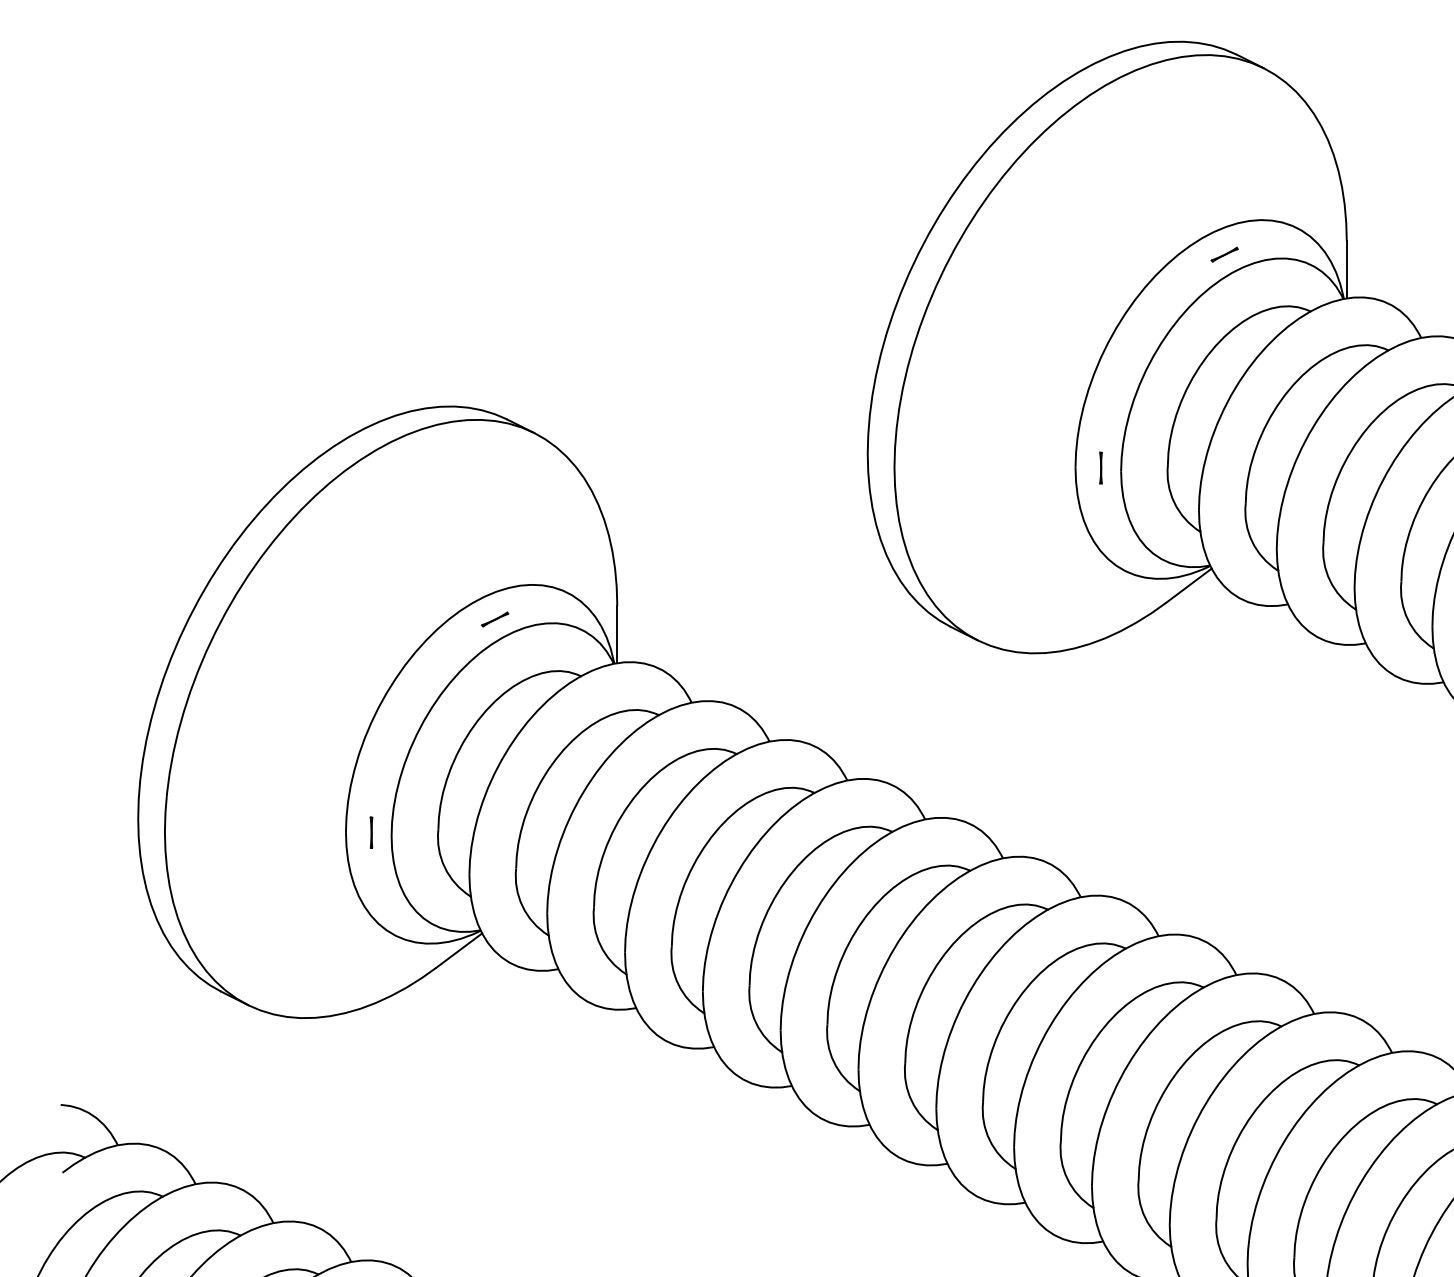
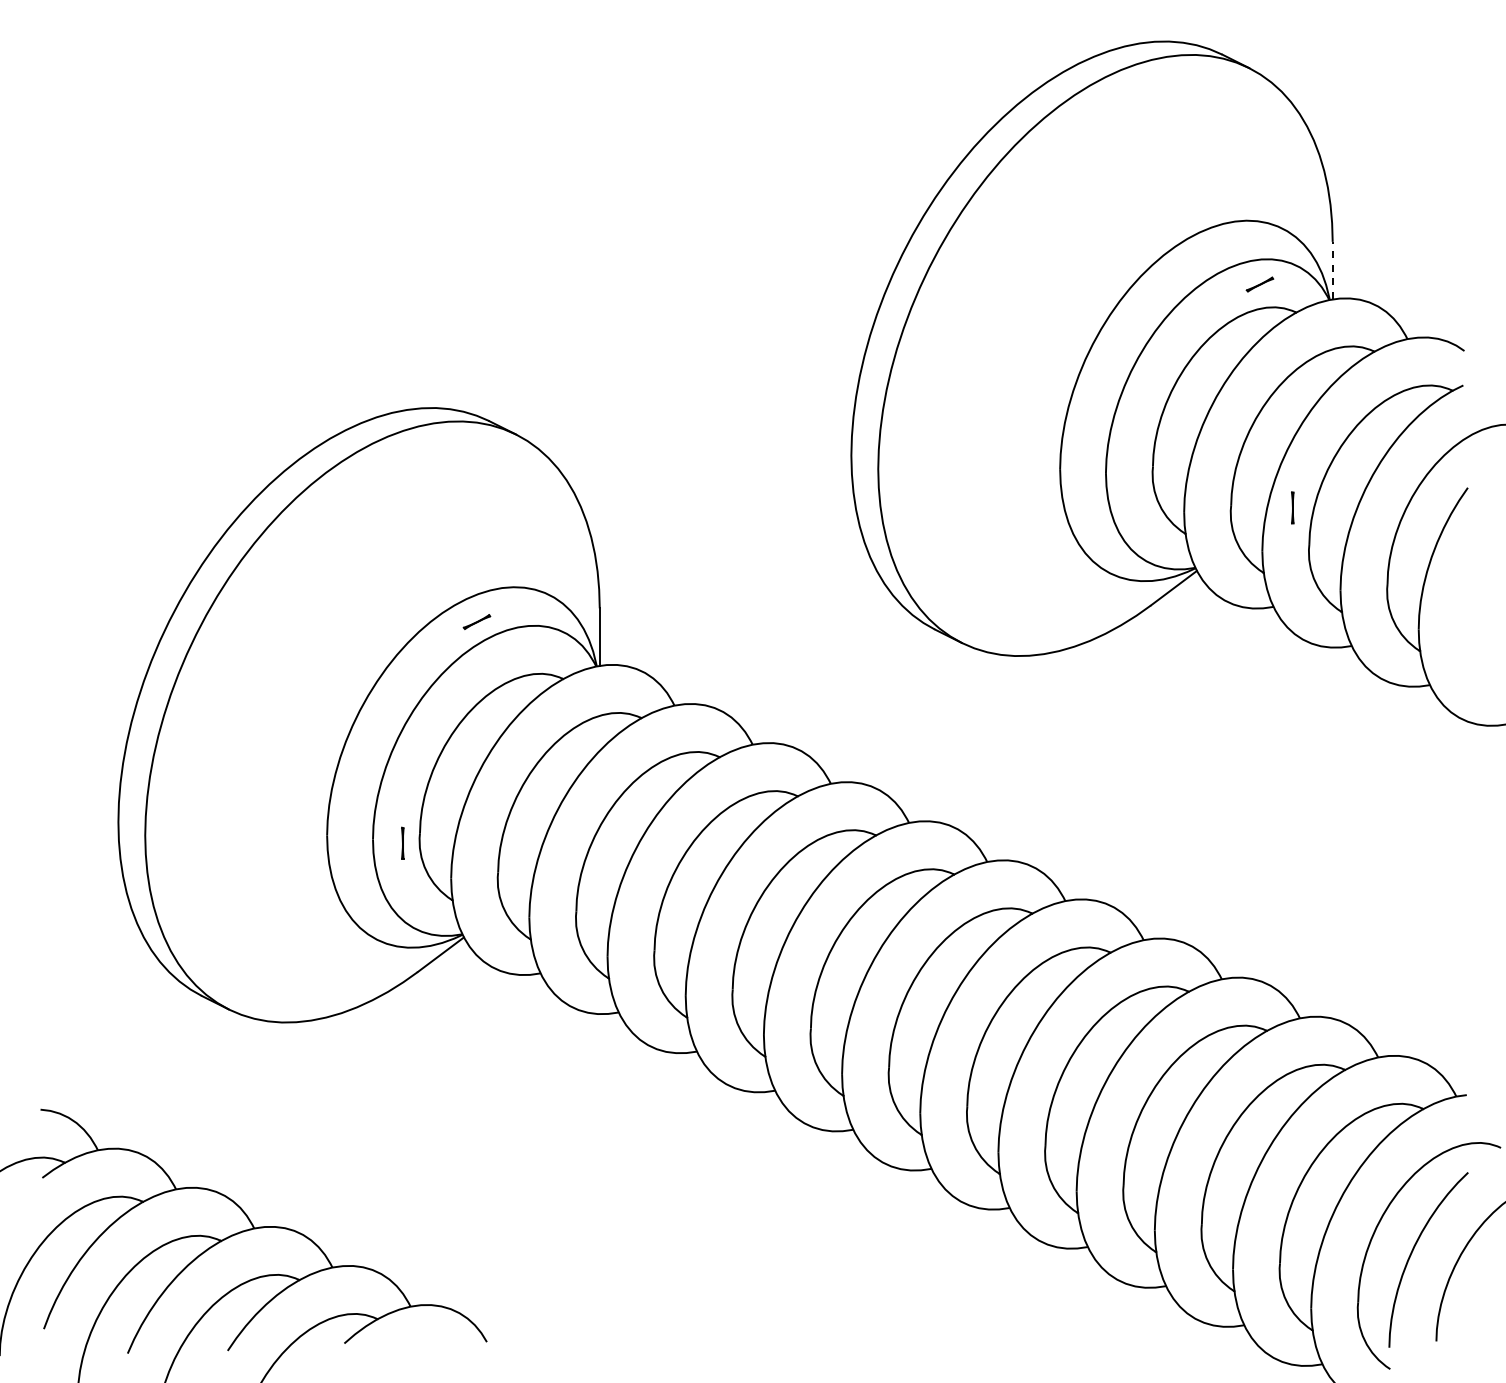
line: (1224, 254) -> (1259, 284), moved
line: (1346, 269) -> (1332, 270), solid -> dashed
line: (1100, 467) -> (1292, 507), moved
line: (371, 831) -> (402, 842), moved

